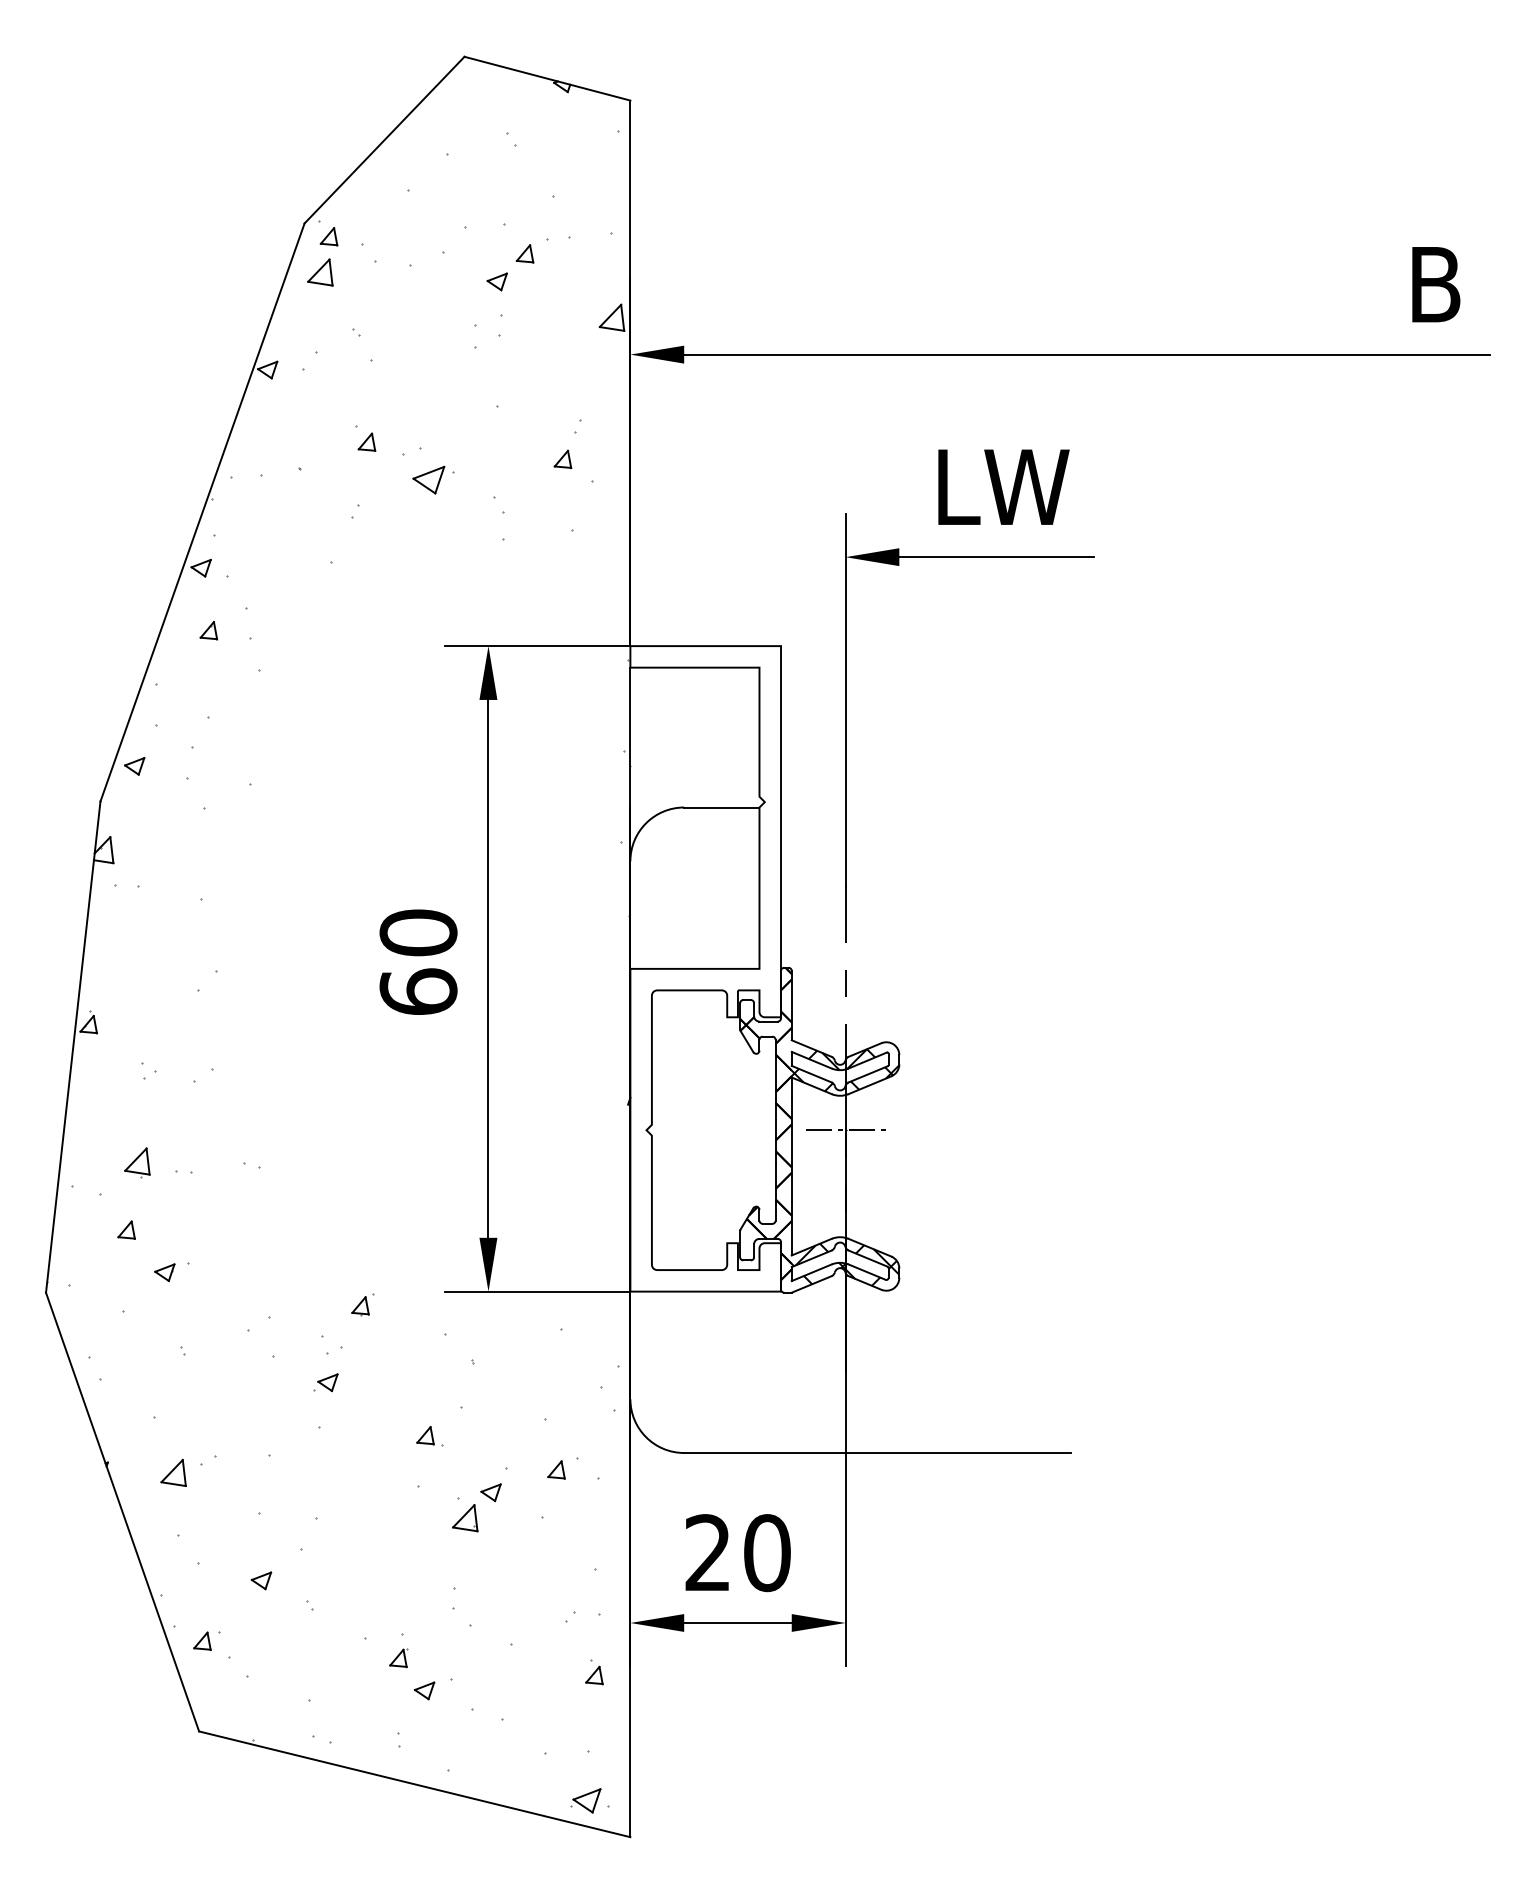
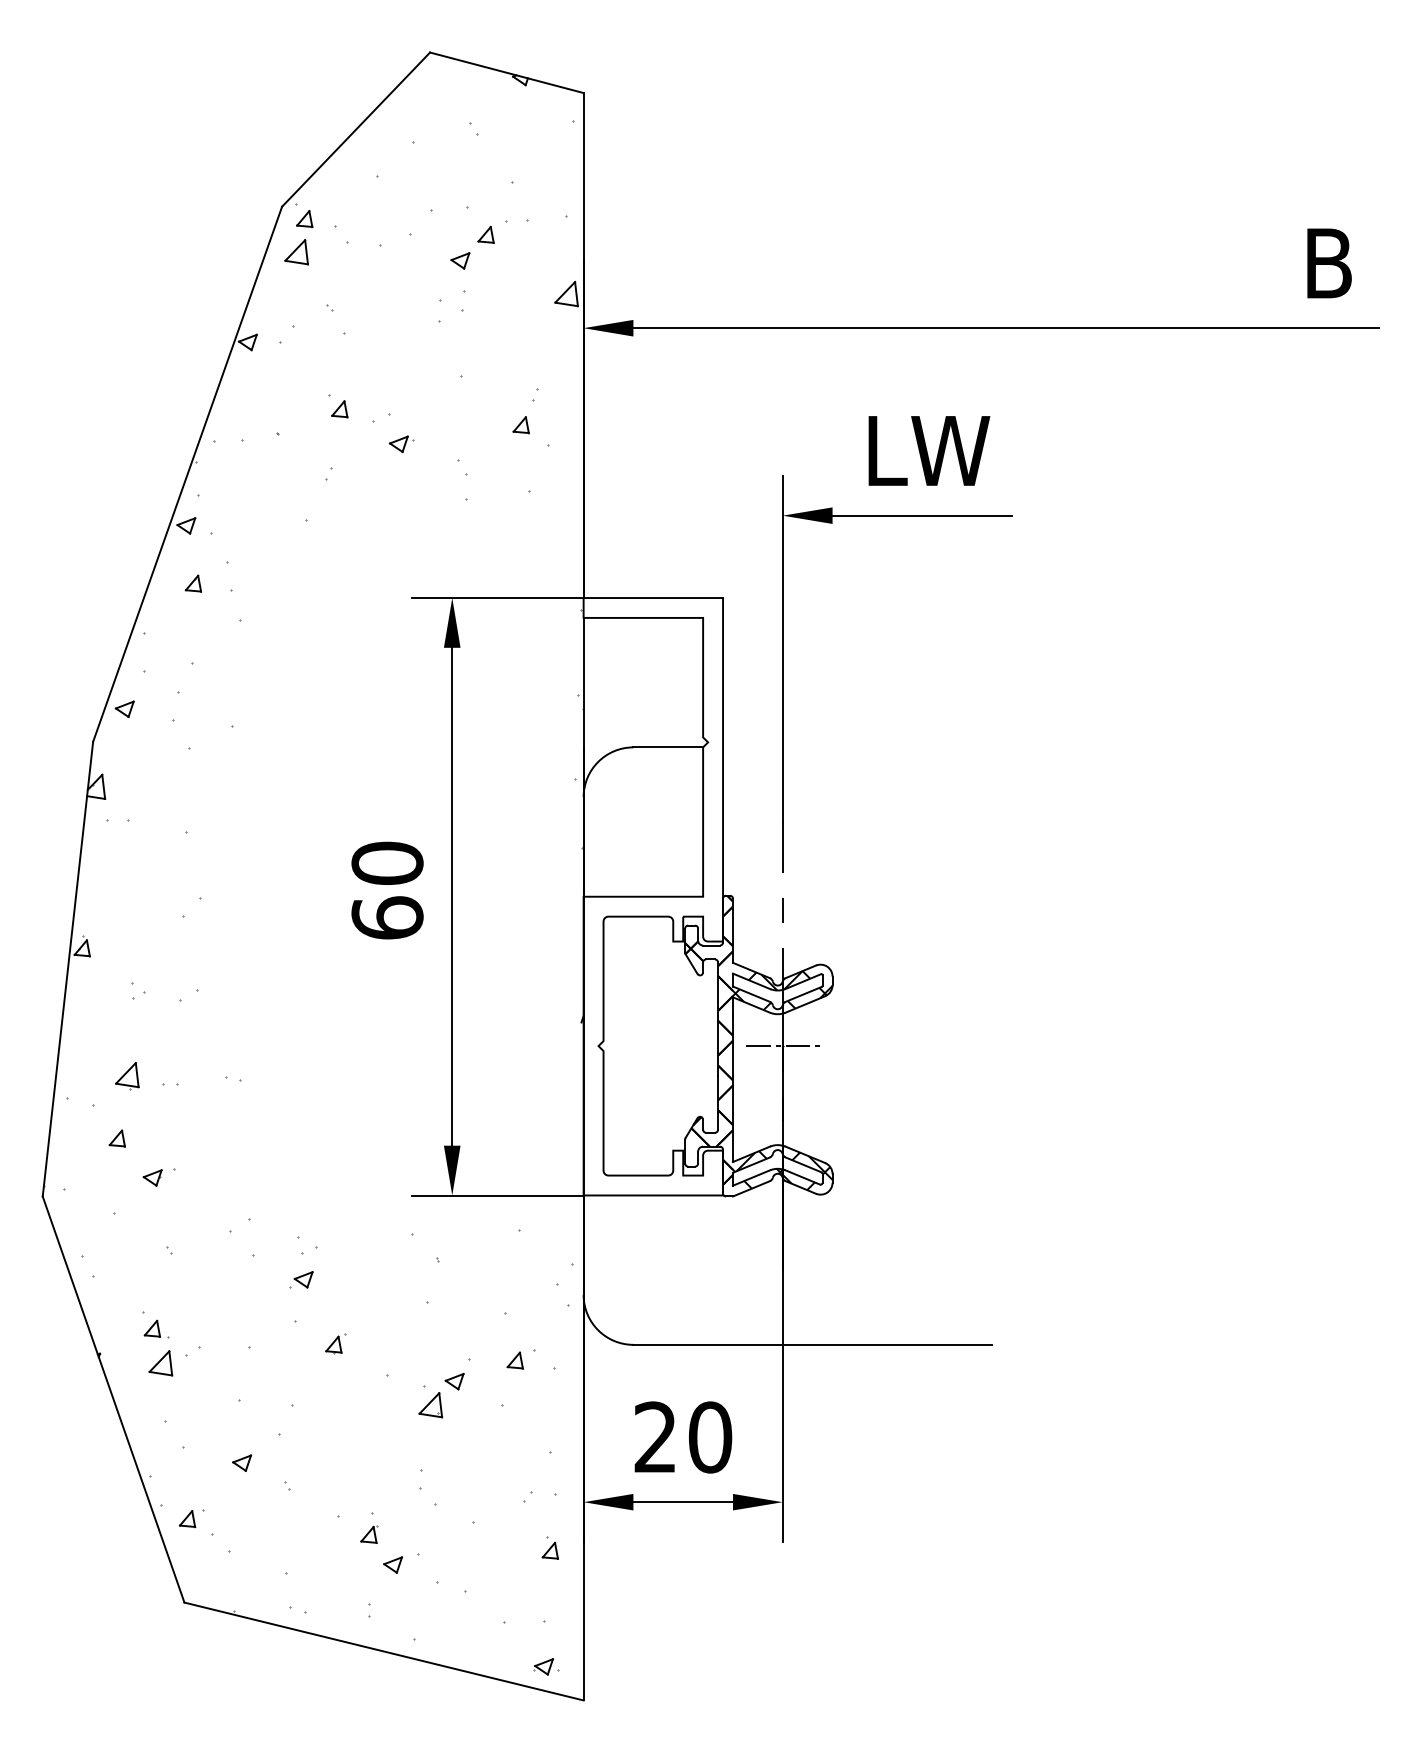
part: (433, 479) -> (401, 443), size x0.62
part: (362, 1304) -> (335, 1343), moved
part: (429, 1436) -> (156, 1329), moved
part: (589, 1800) -> (545, 1666), size x0.71

